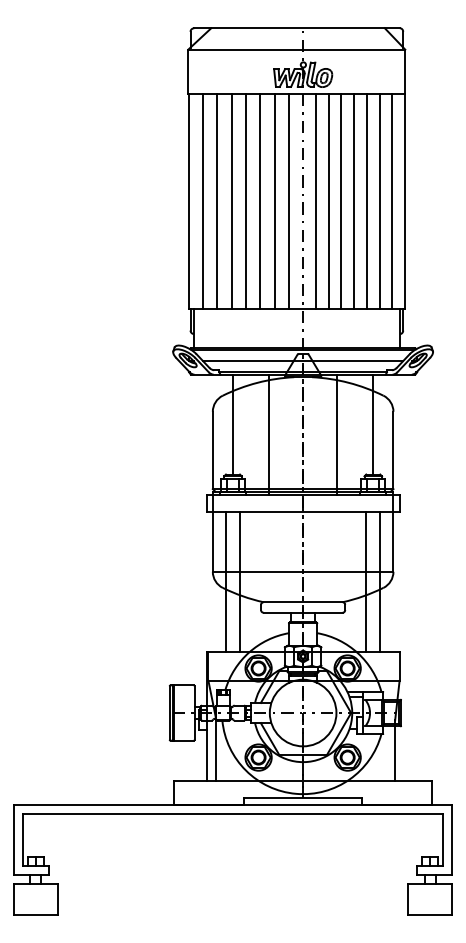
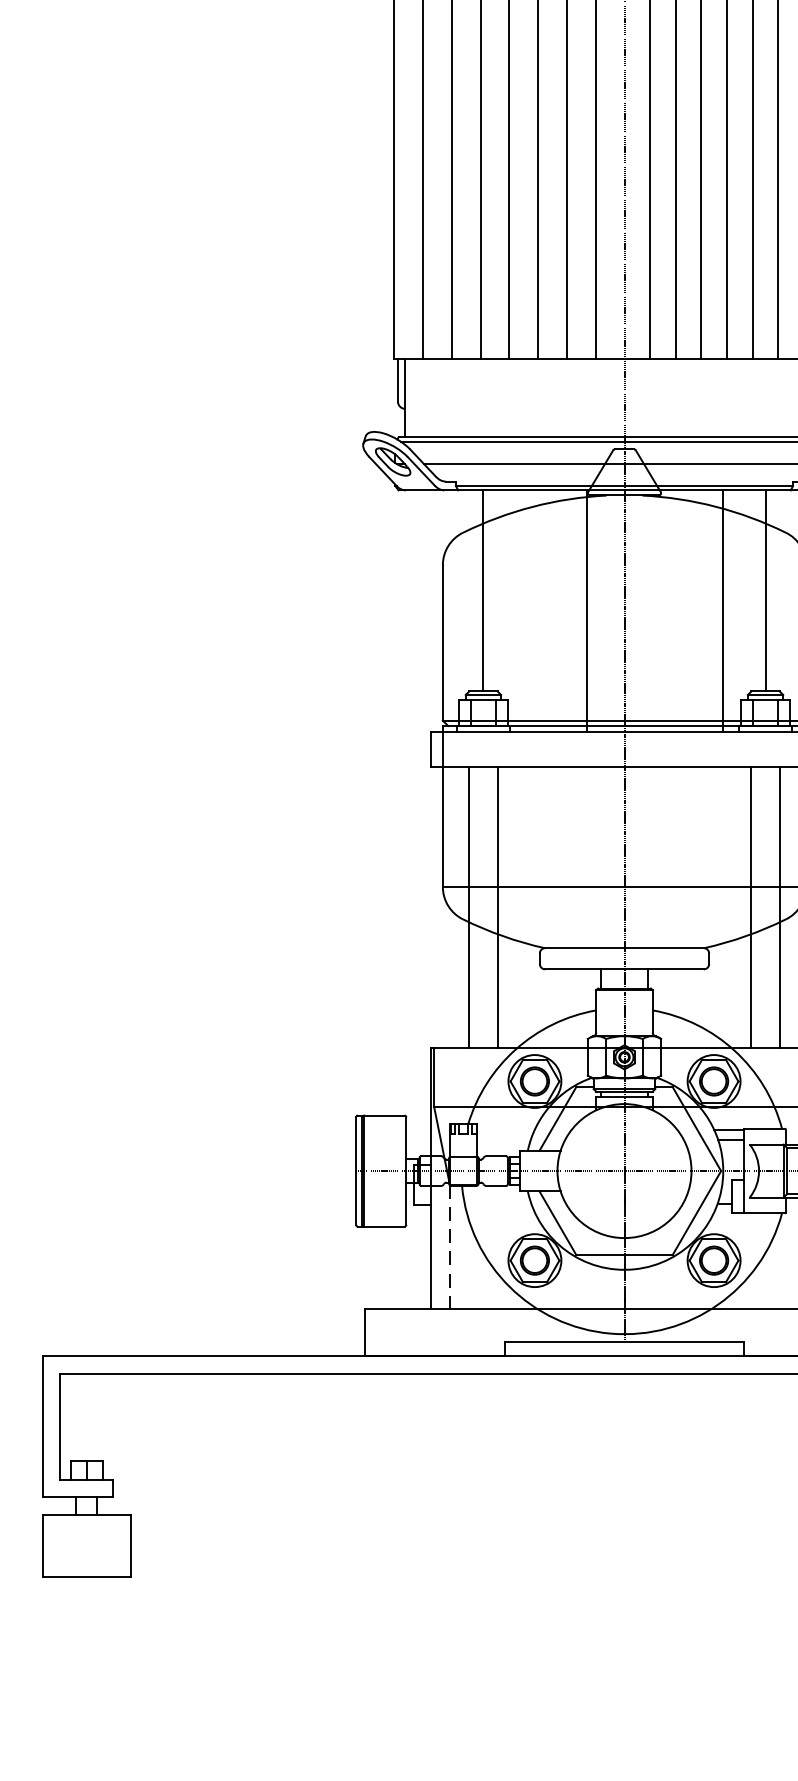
line: (269, 434) -> (587, 610), moved
line: (336, 434) -> (721, 610), moved
line: (216, 750) -> (450, 1246), solid -> dashed

